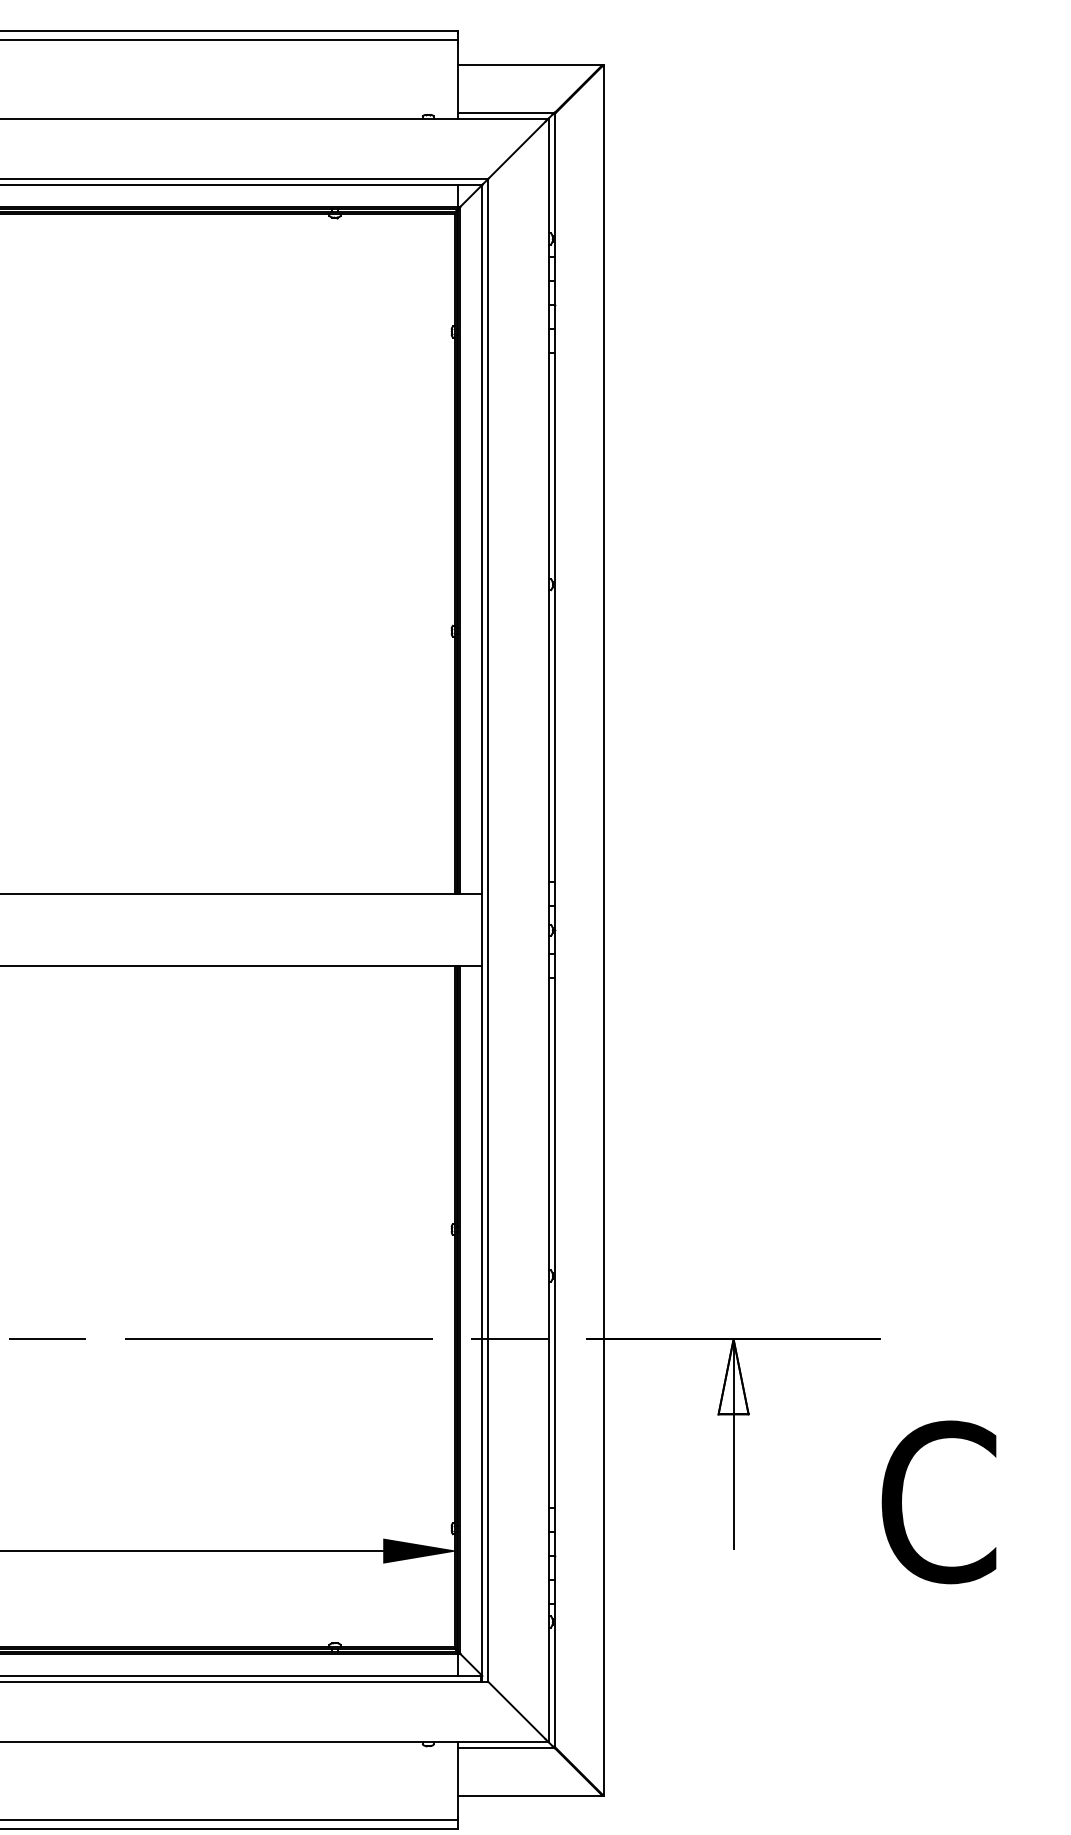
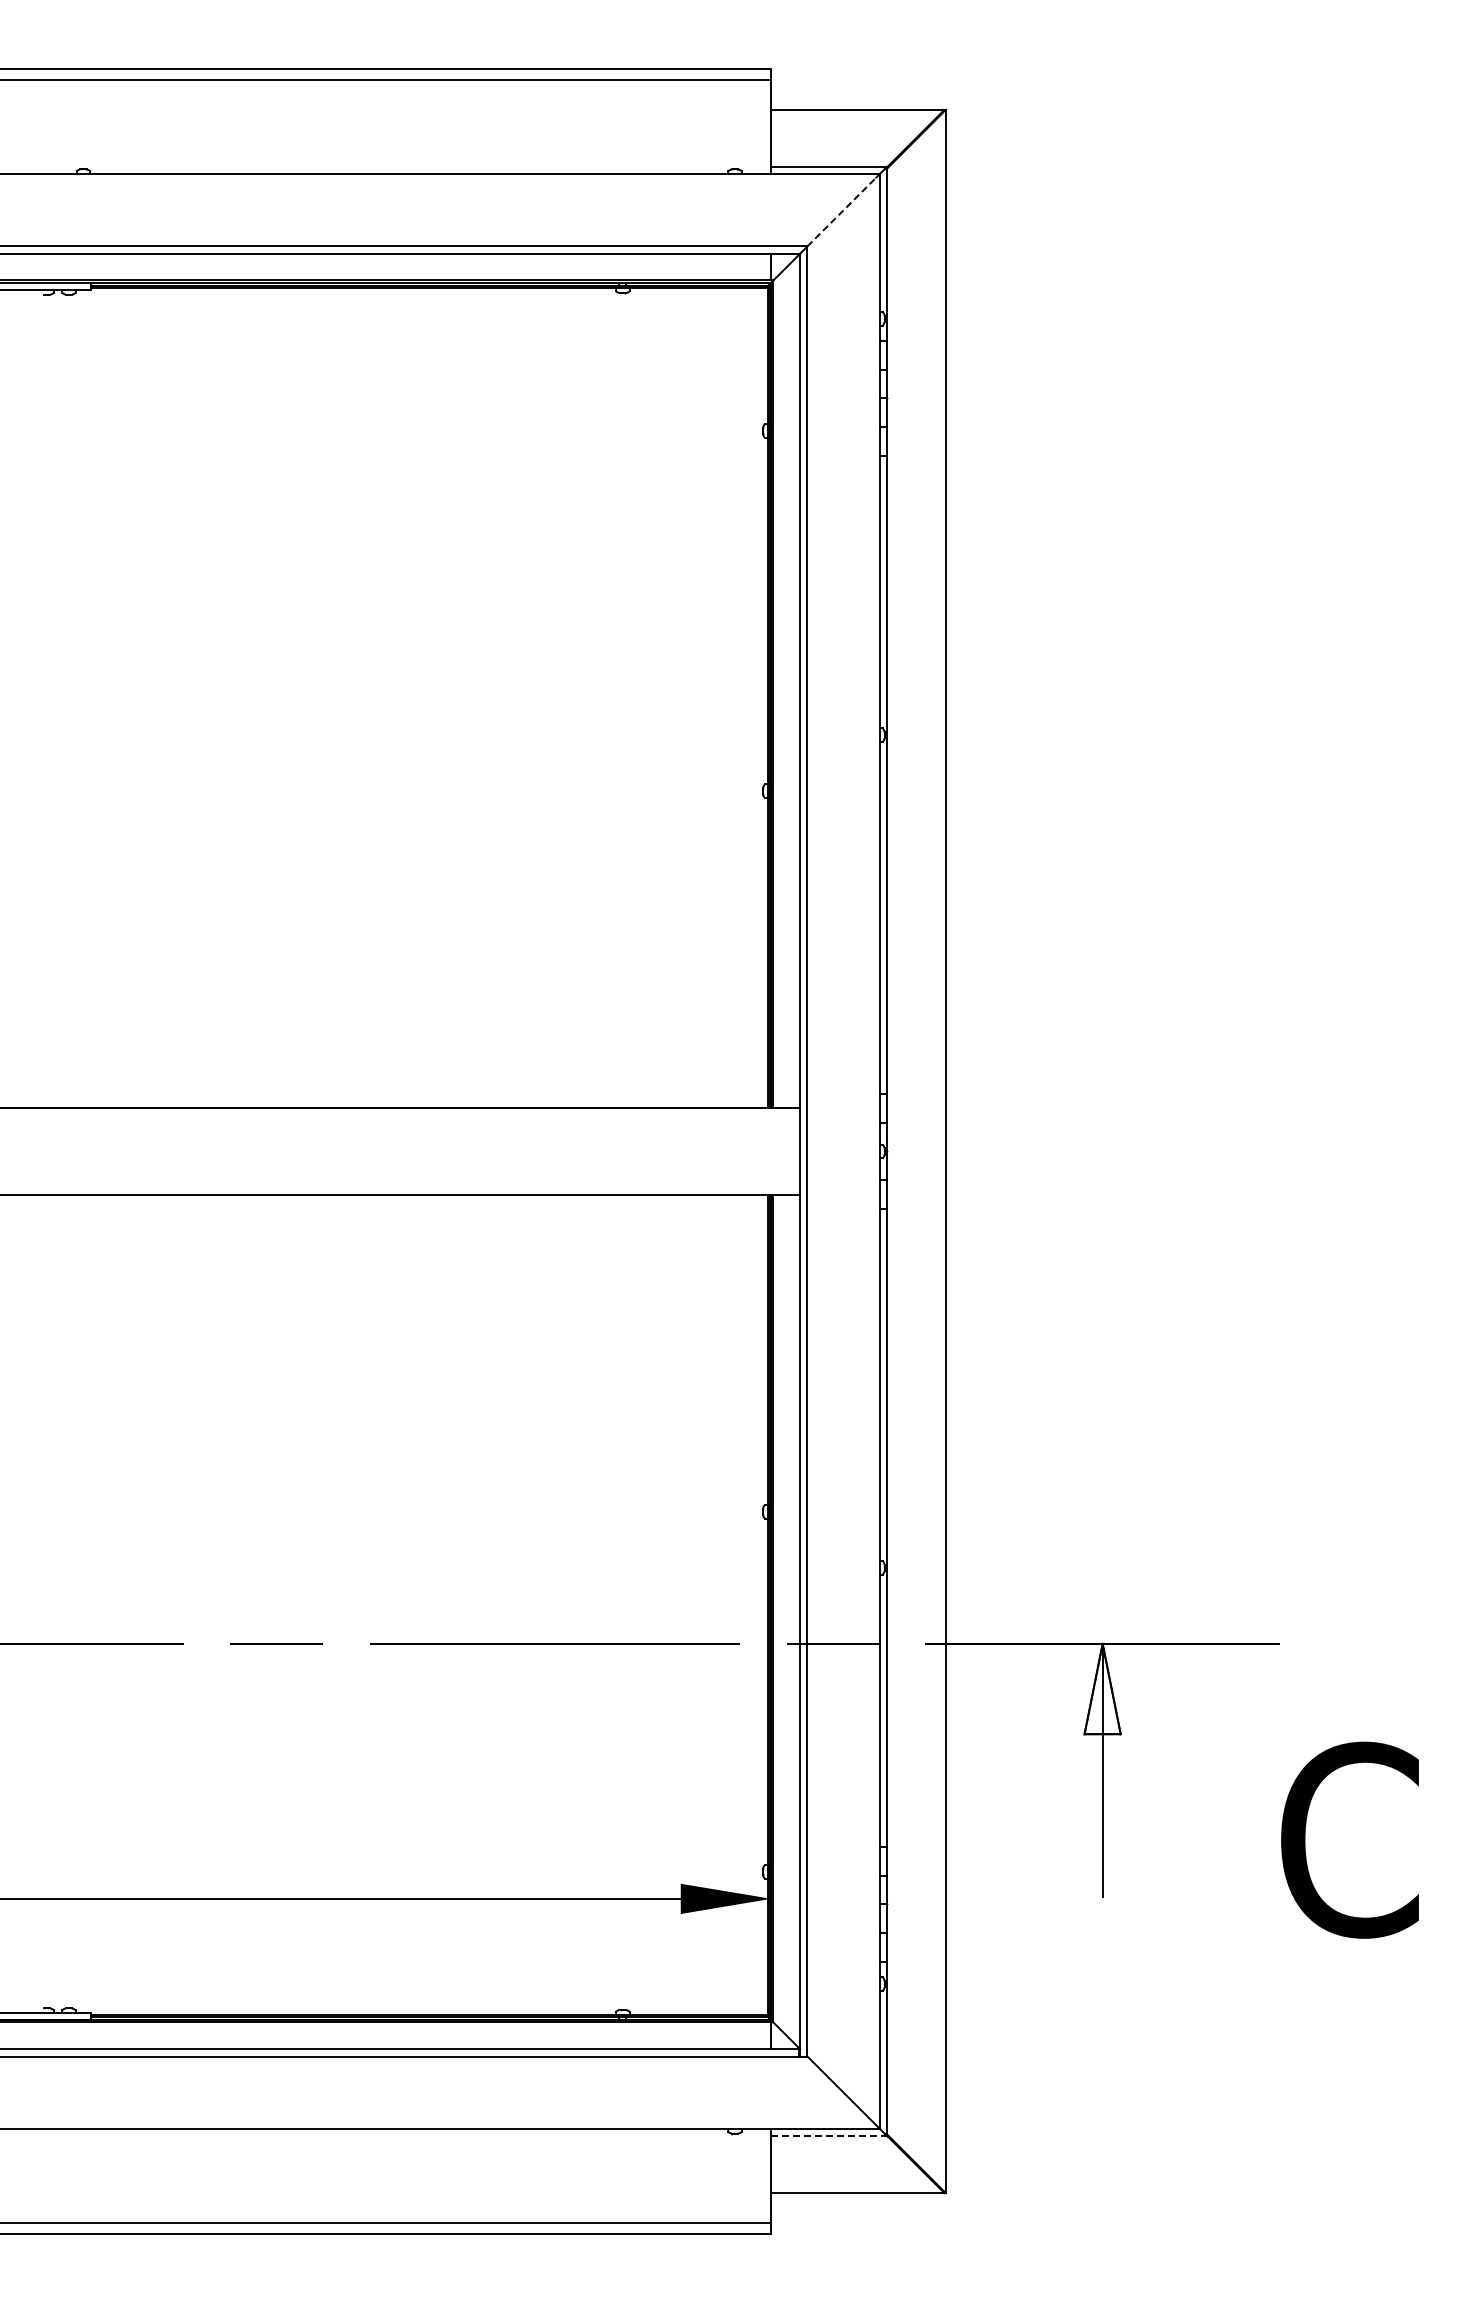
line: (516, 150) -> (841, 212), solid -> dashed
line: (506, 1748) -> (829, 2136), solid -> dashed

